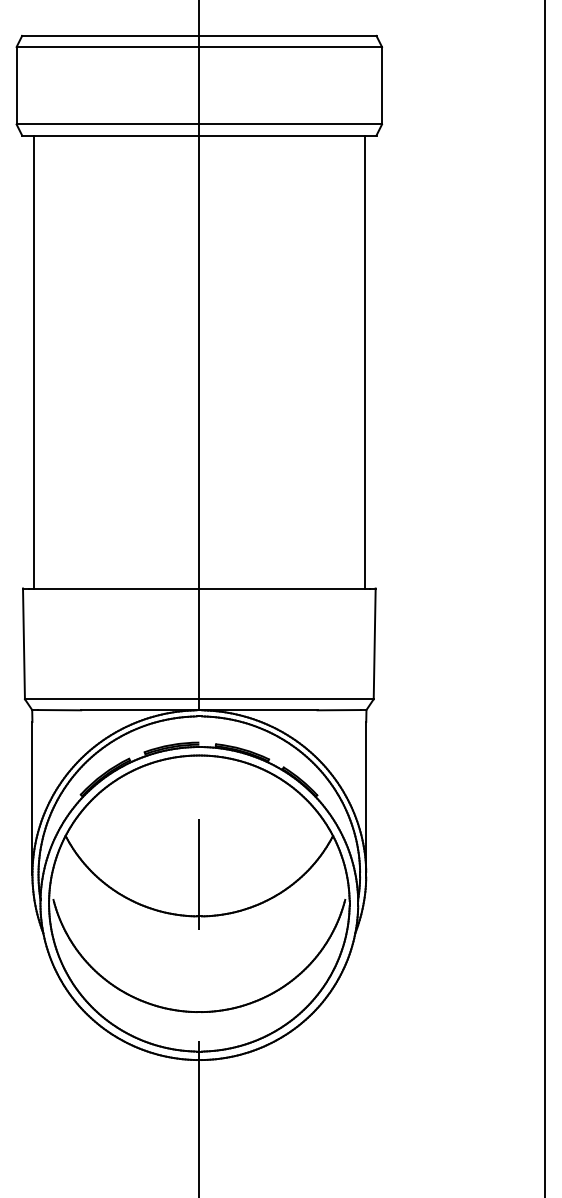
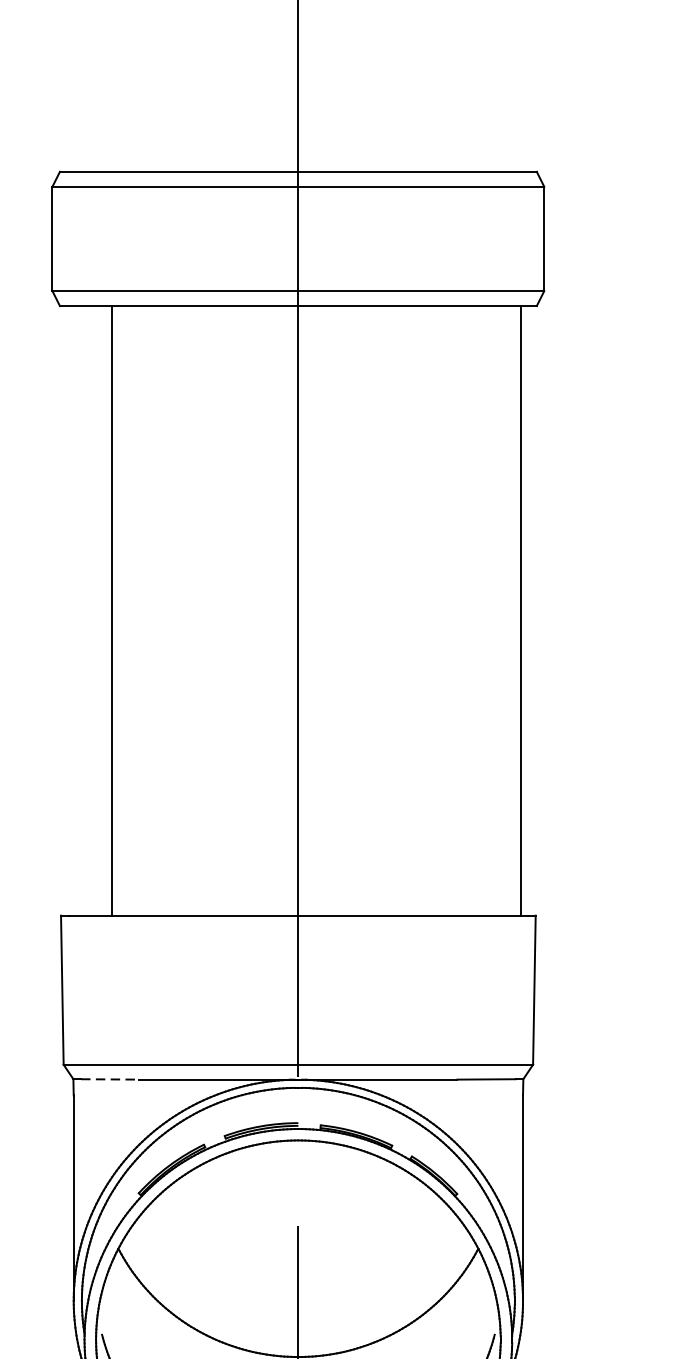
line: (34, 361) -> (112, 610), moved
line: (59, 710) -> (110, 1079), solid -> dashed

